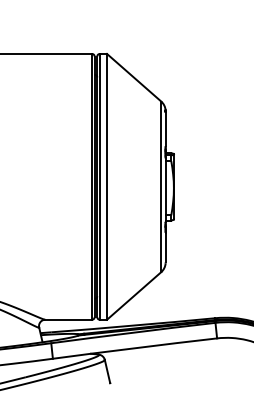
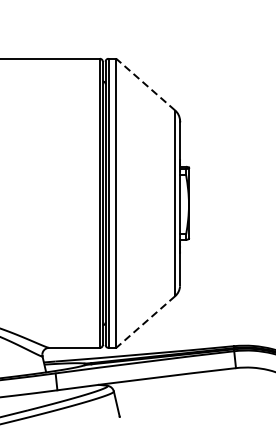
line: (133, 77) -> (145, 84), solid -> dashed
line: (133, 296) -> (145, 322), solid -> dashed

